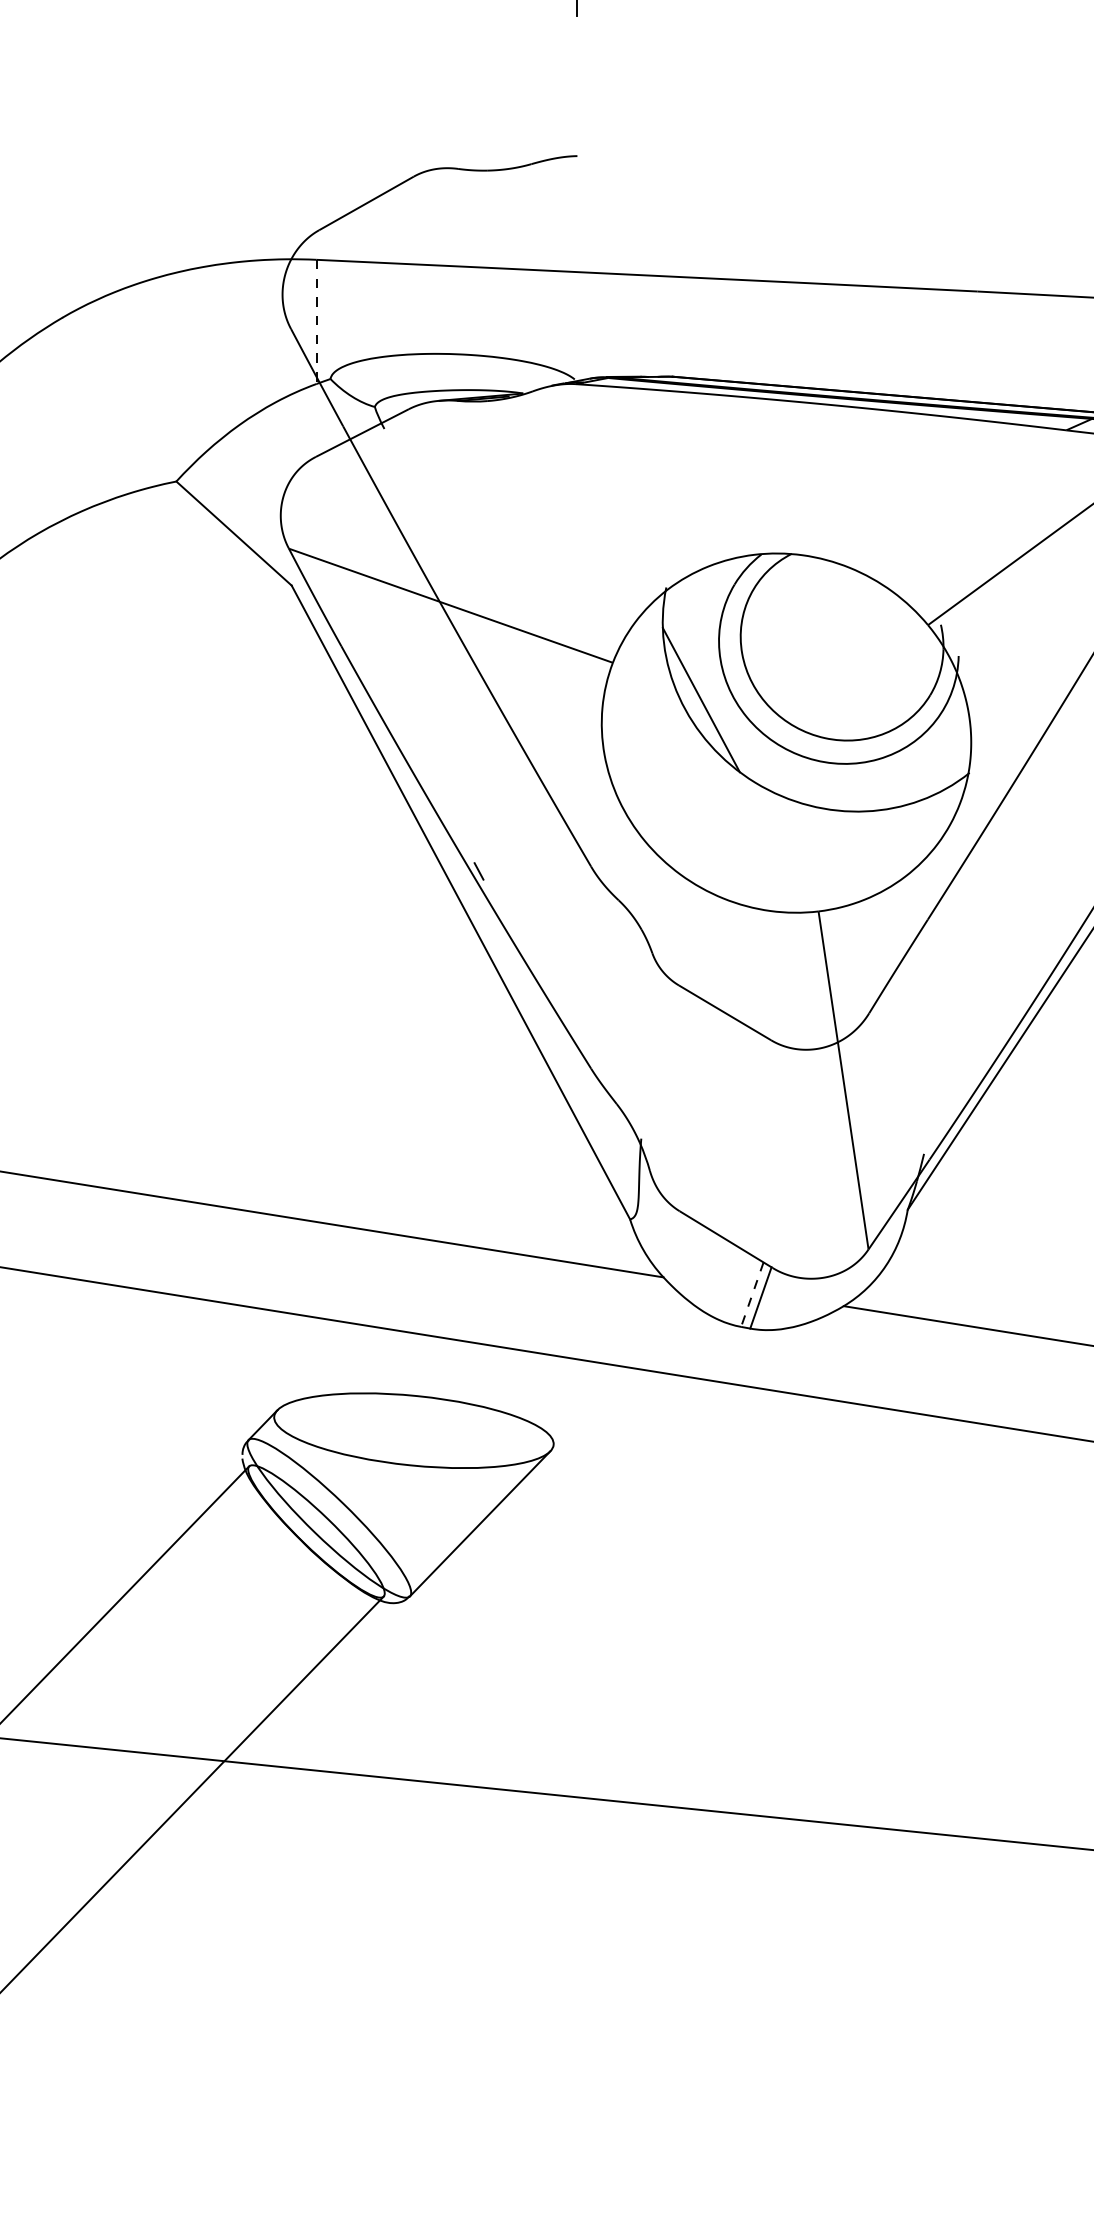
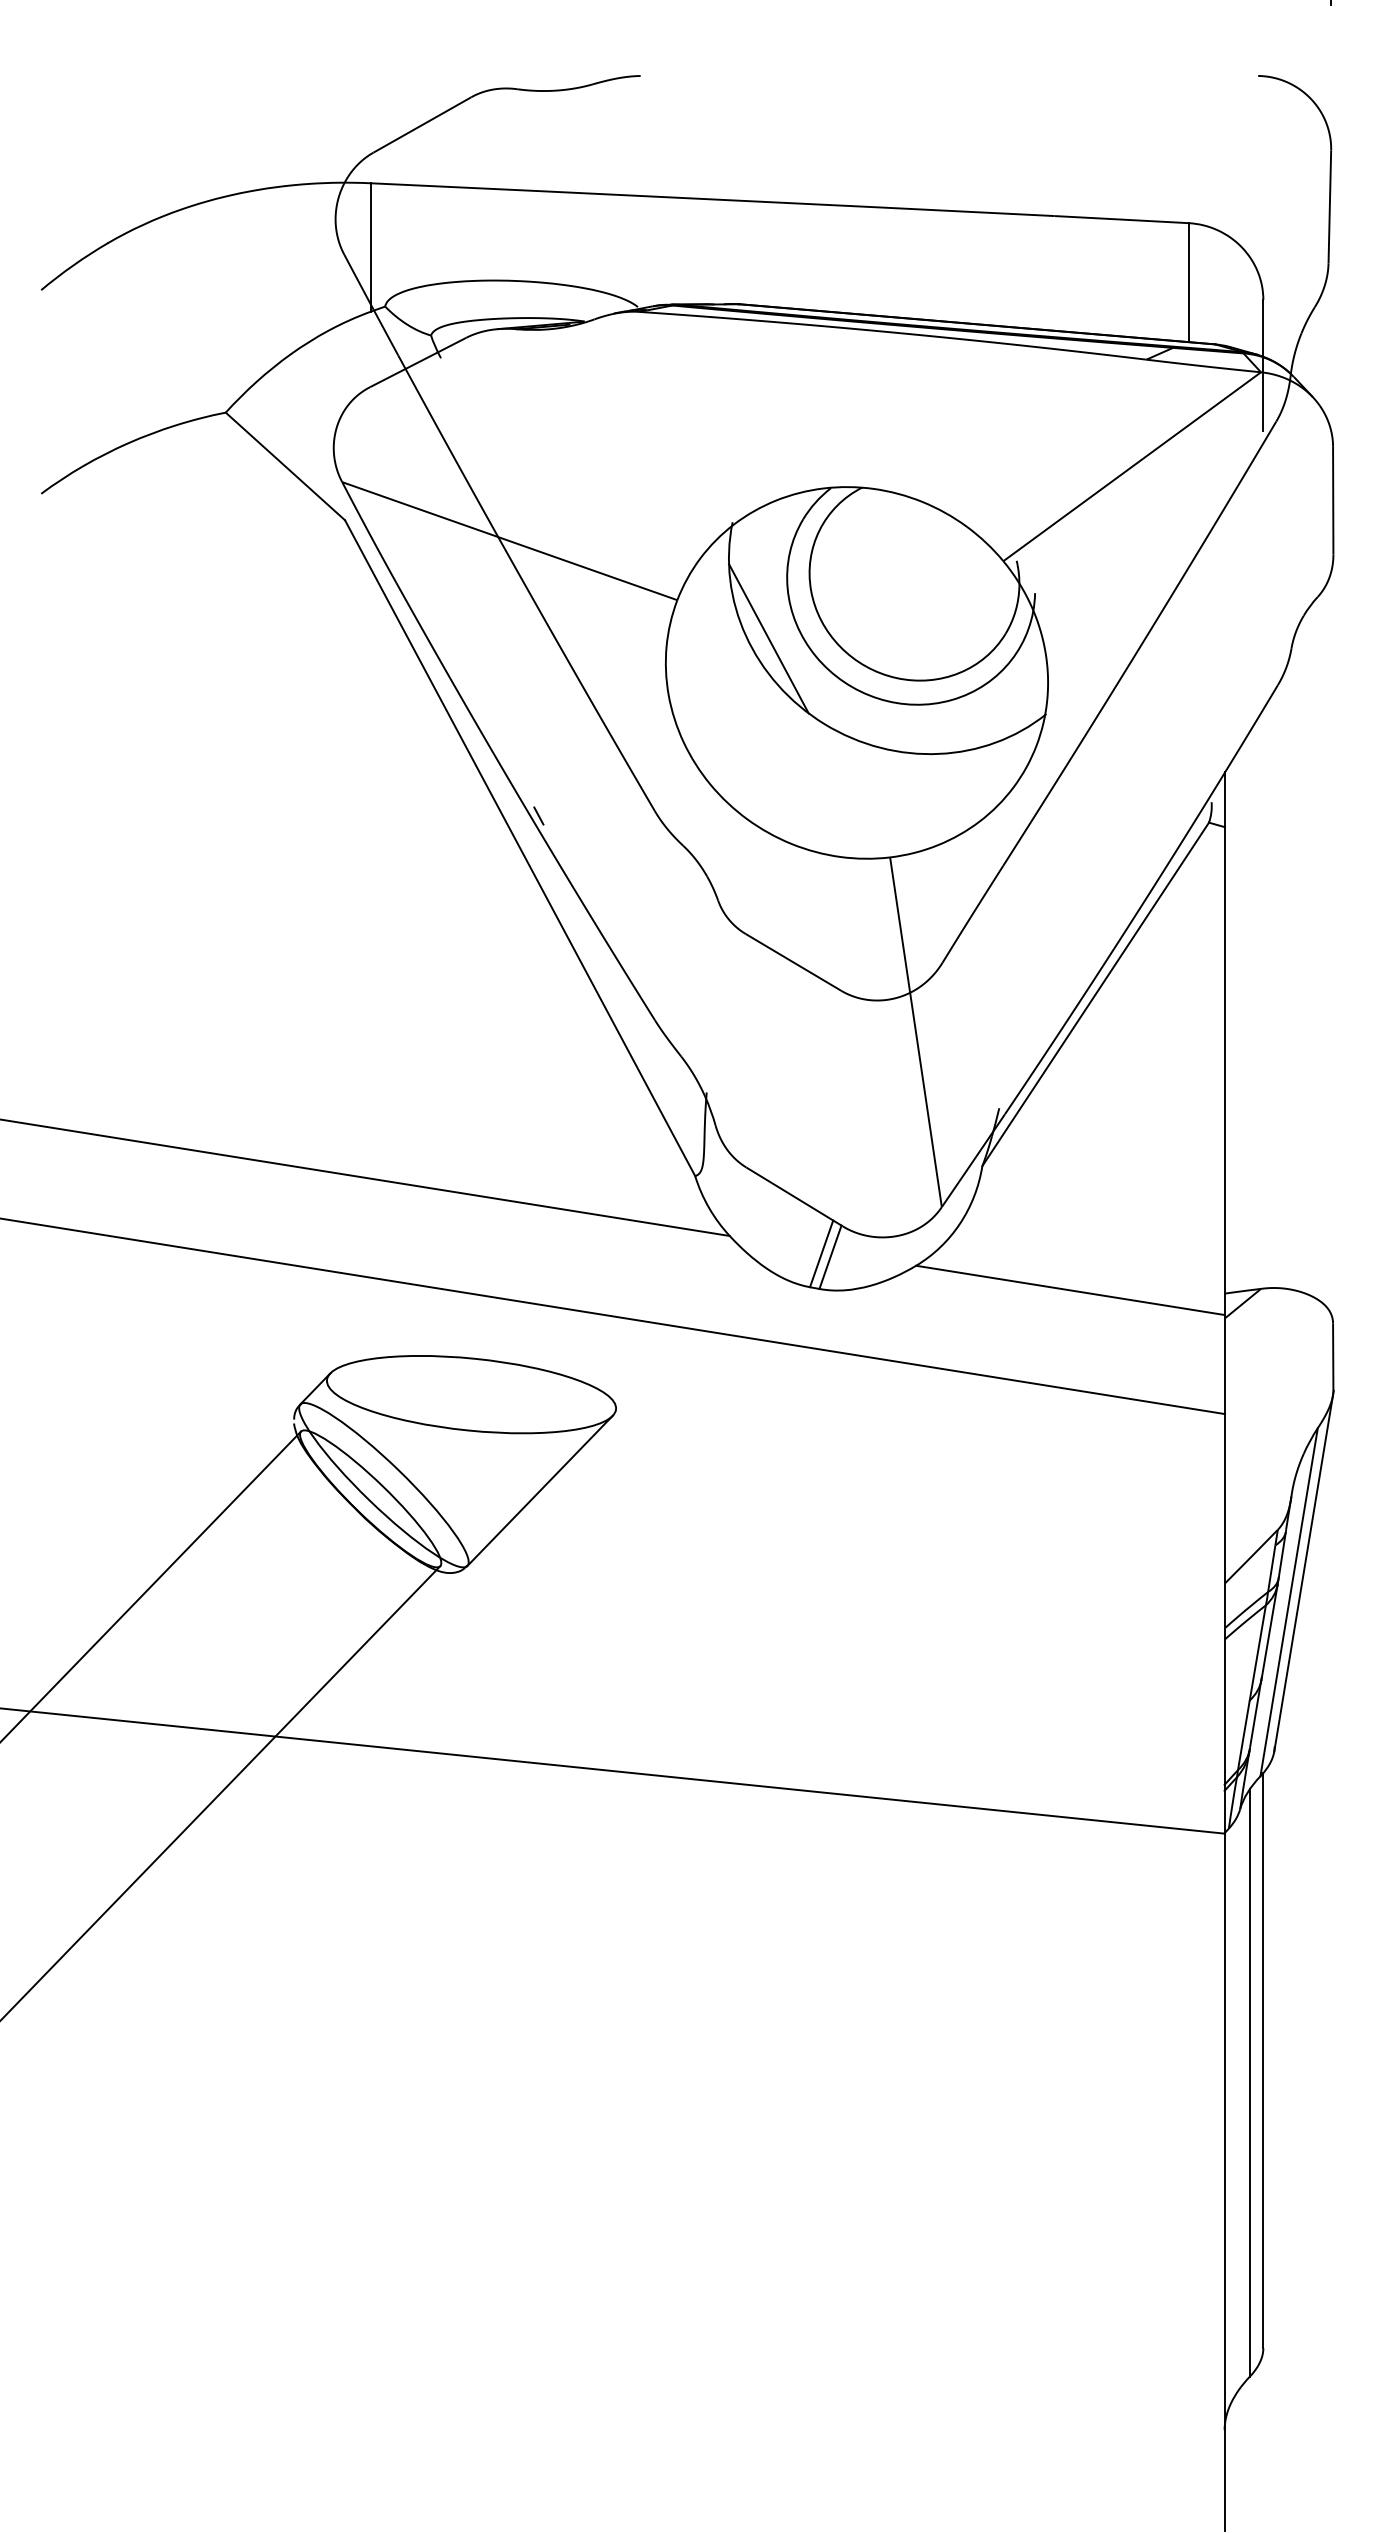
line: (316, 321) -> (370, 247), dashed -> solid
line: (752, 1295) -> (821, 1254), dashed -> solid

